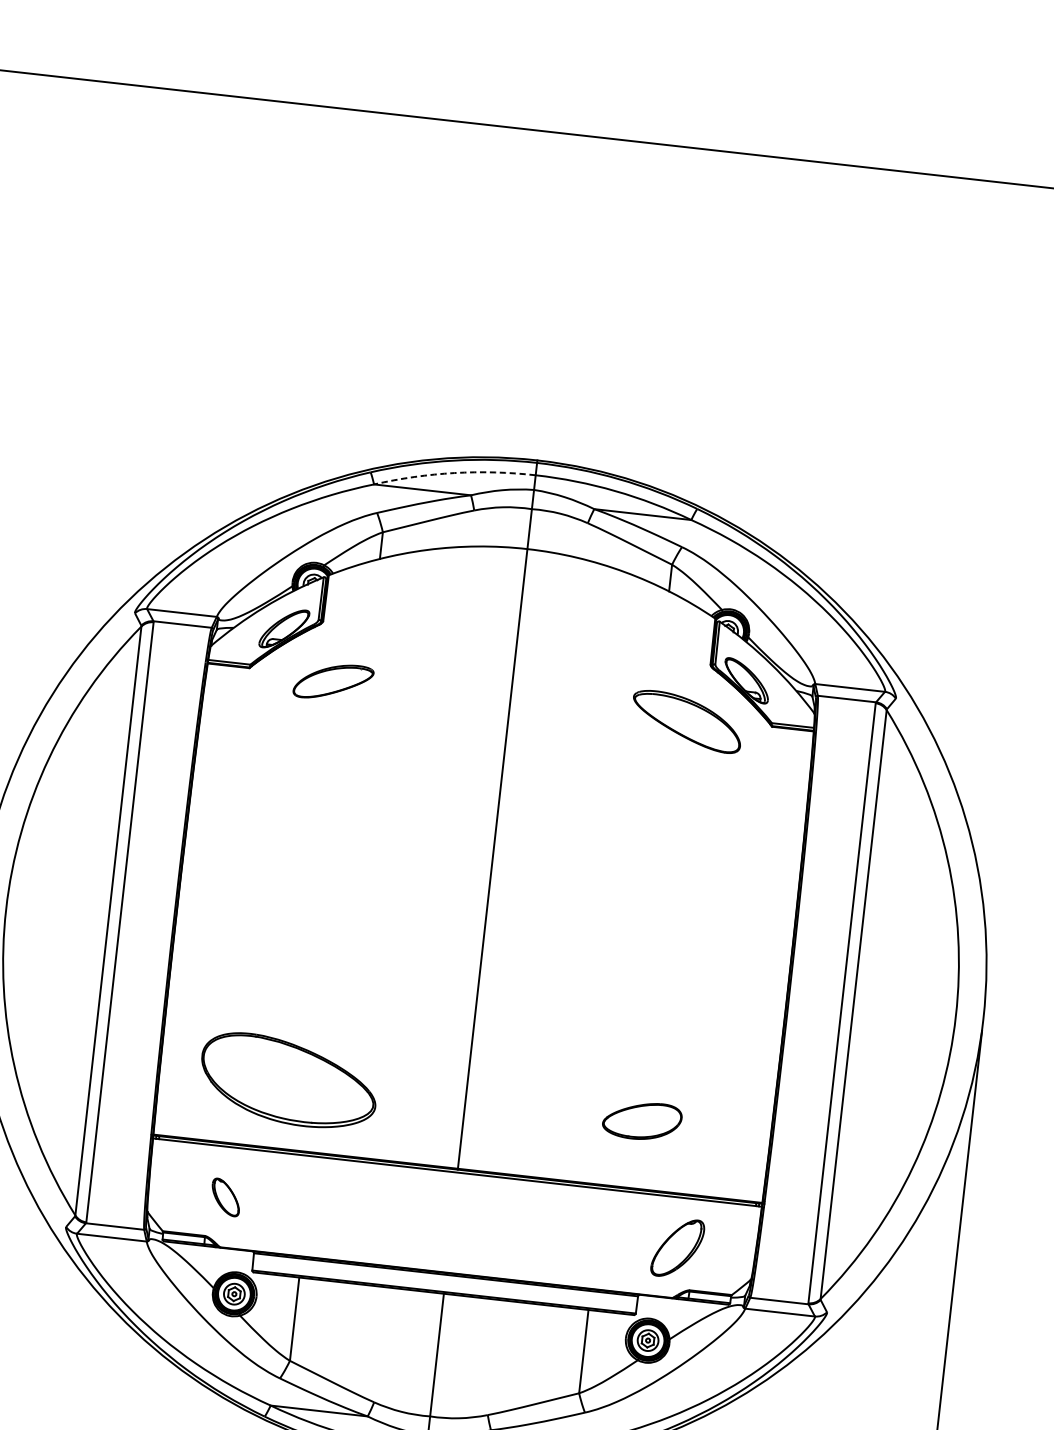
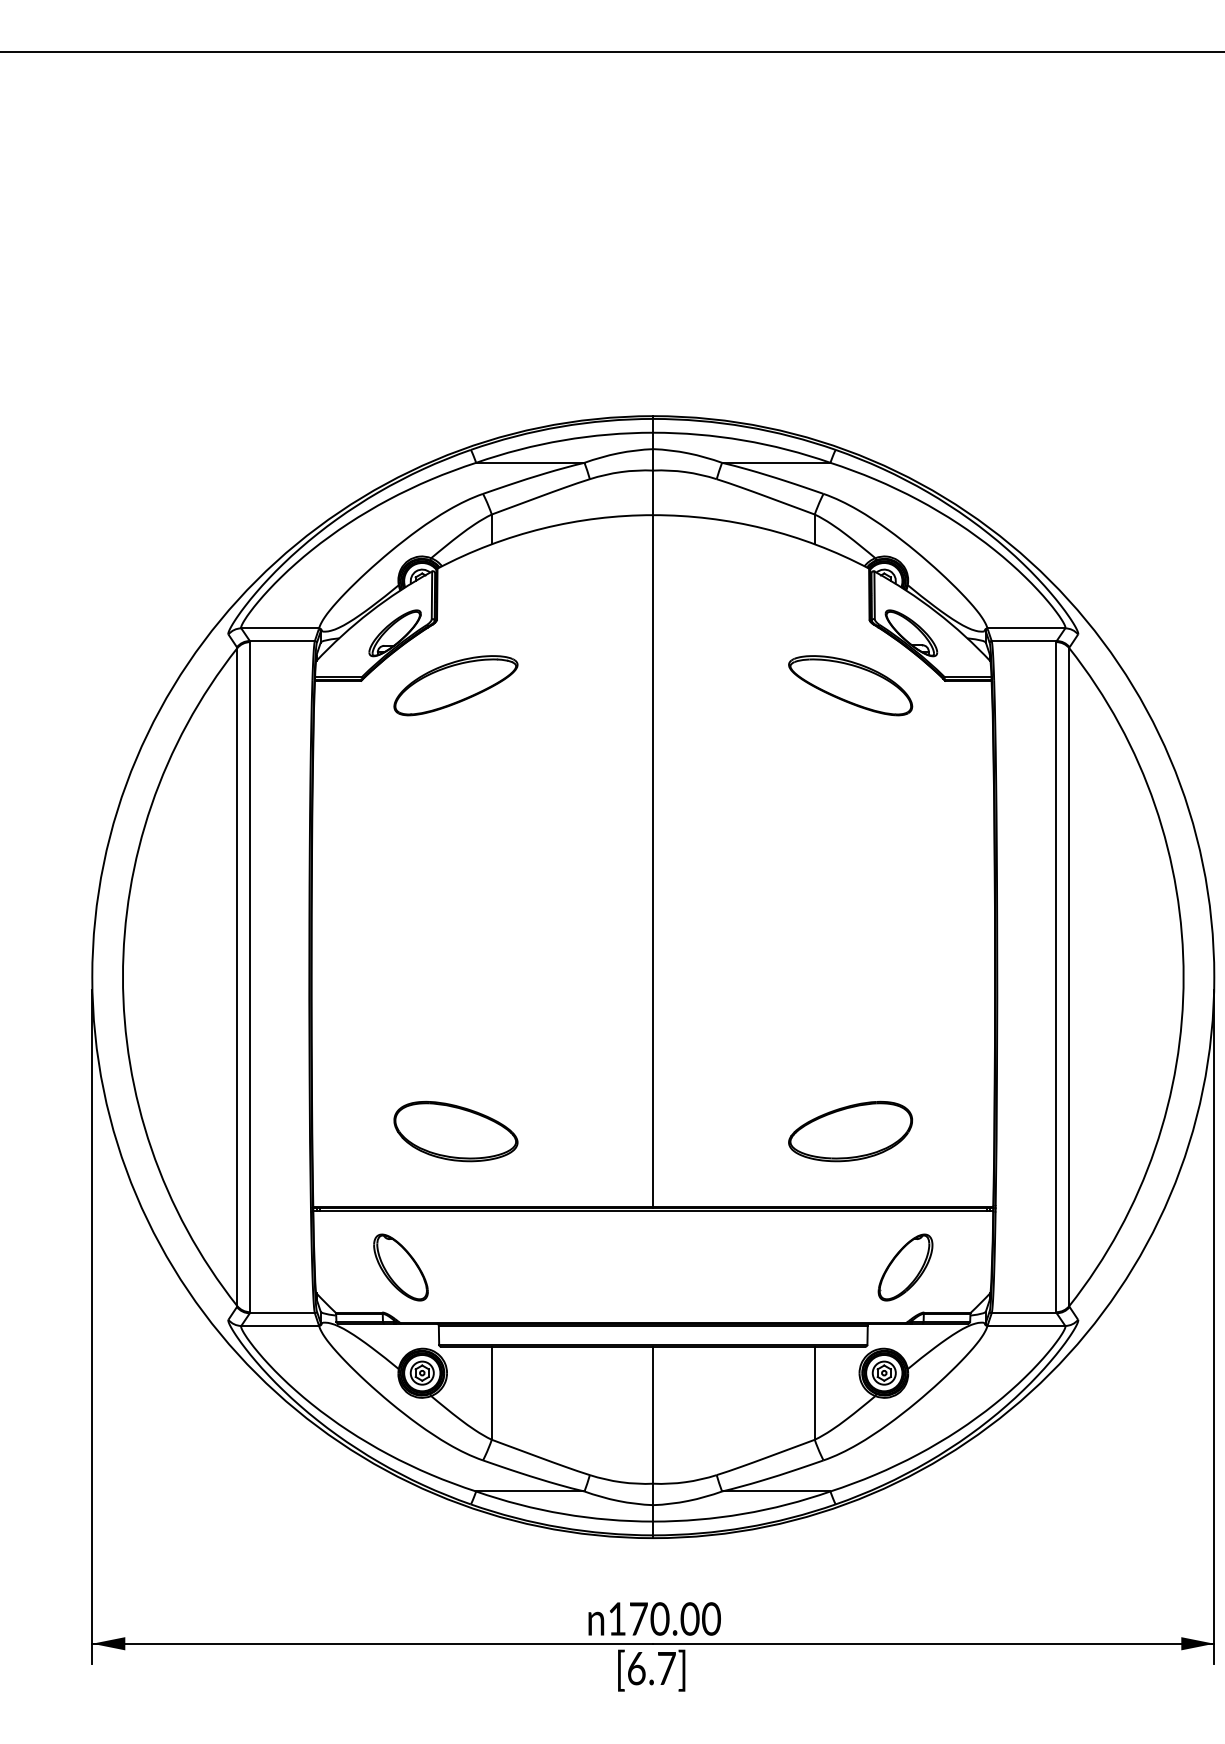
arc: (454, 473) -> (563, 440), dashed -> solid
part: (333, 681) -> (455, 685), size x1.43
part: (288, 1081) -> (455, 1131), size x0.62
part: (642, 1120) -> (850, 1131), size x1.43
part: (225, 1197) -> (400, 1267), size x1.67

